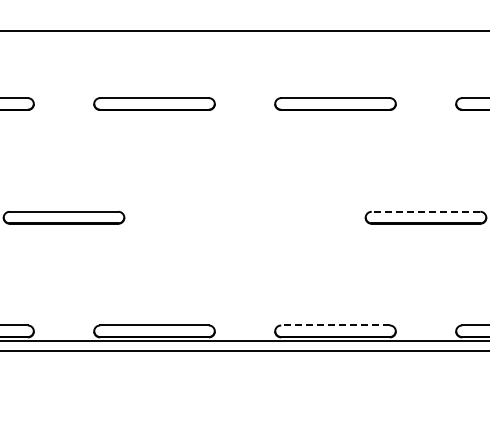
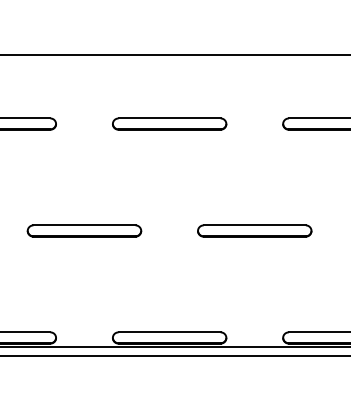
line: (425, 211) -> (254, 225), dashed -> solid
part: (244, 217) -> (83, 230), added
line: (335, 325) -> (169, 332), dashed -> solid

